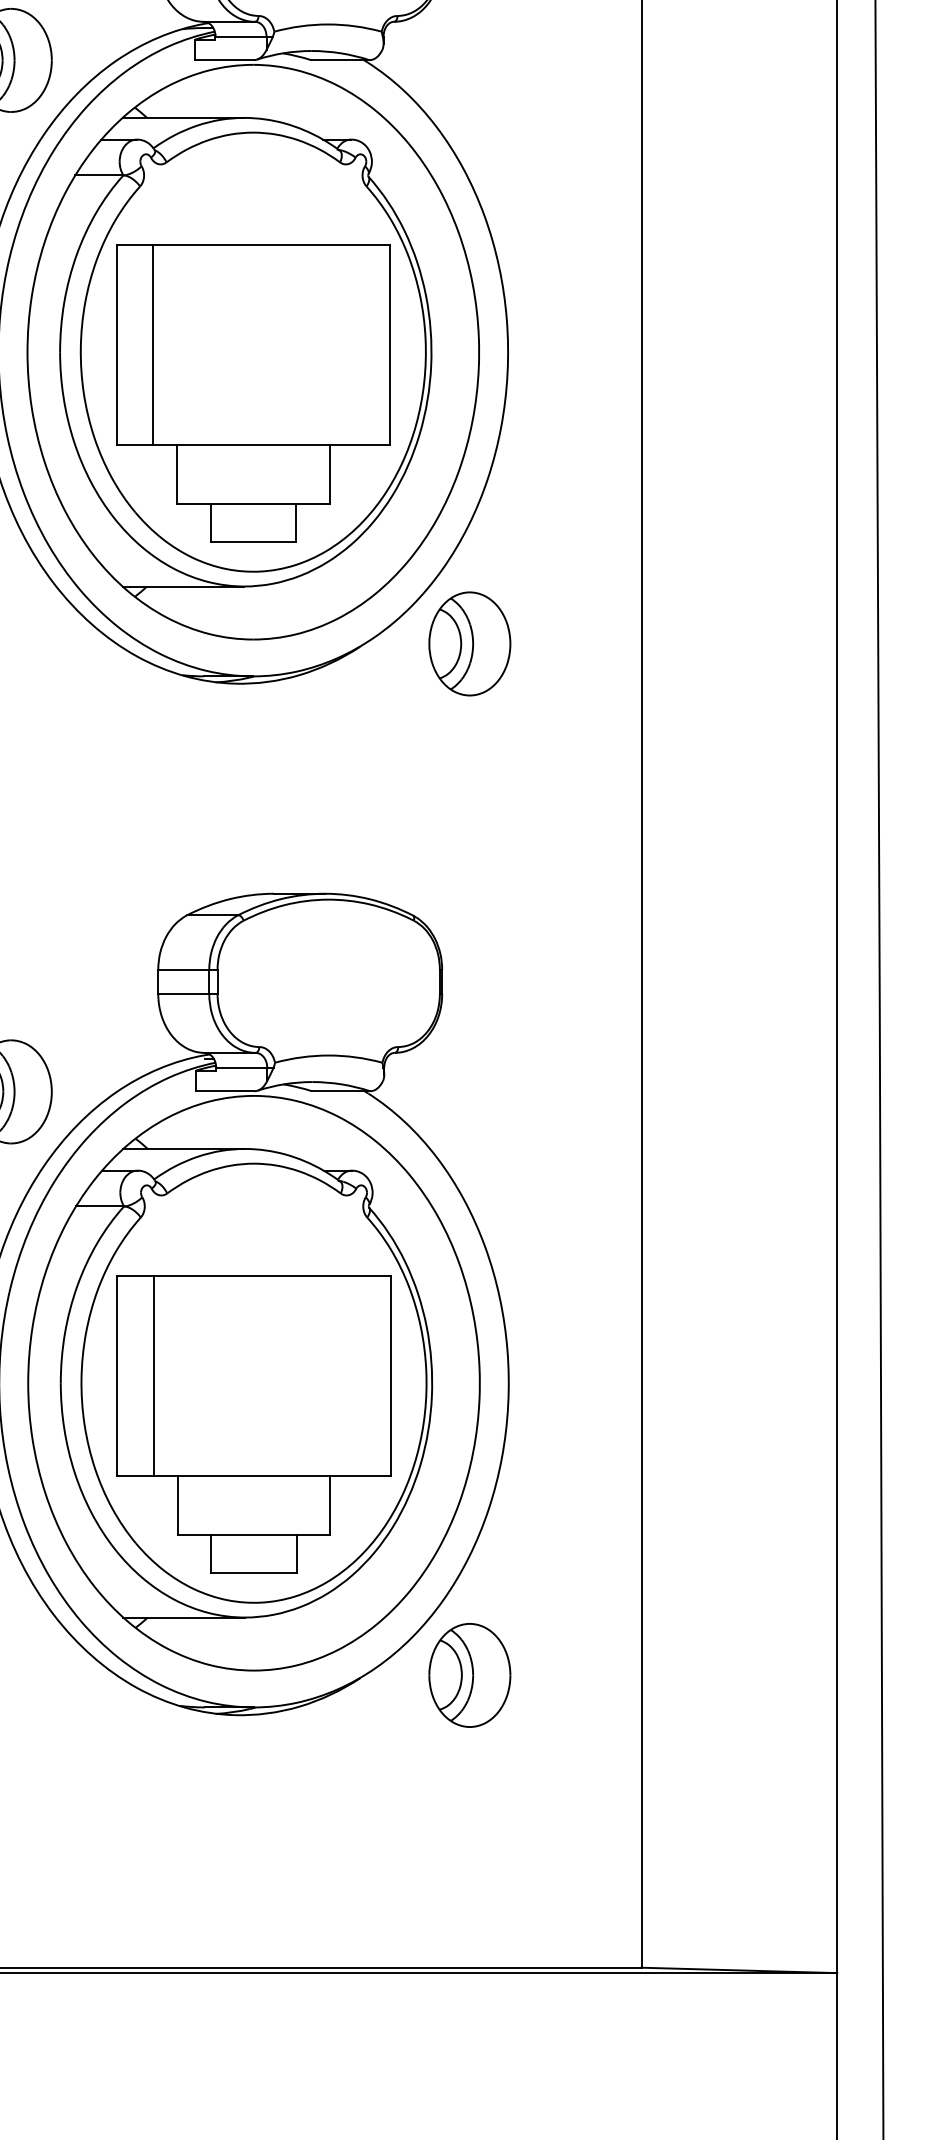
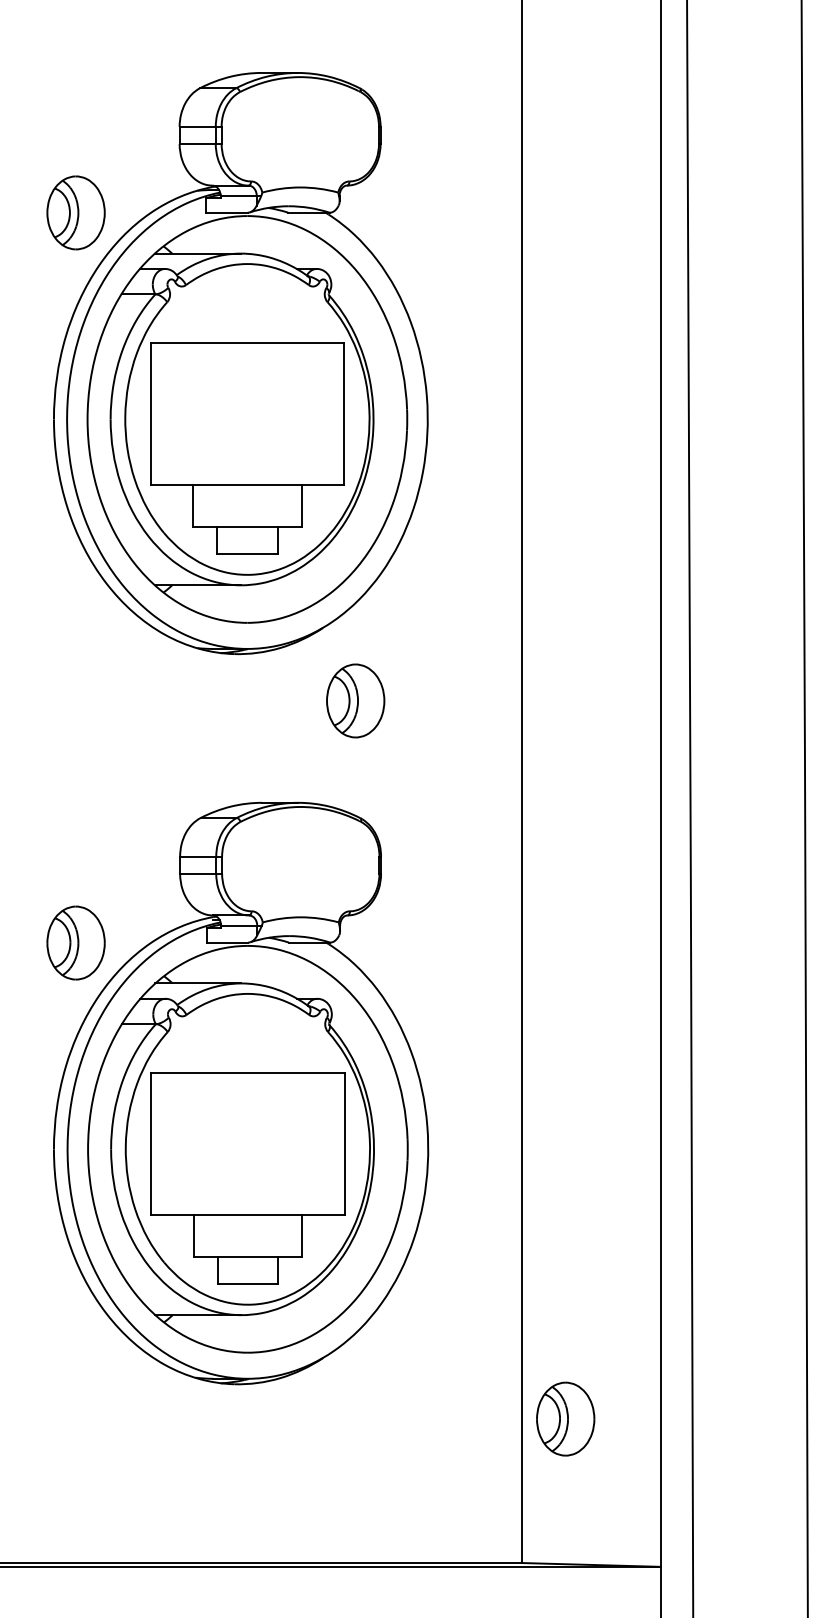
line: (153, 345) -> (176, 414), removed
part: (469, 643) -> (355, 700), moved
line: (153, 1376) -> (176, 1144), removed
part: (469, 1674) -> (565, 1418), moved

